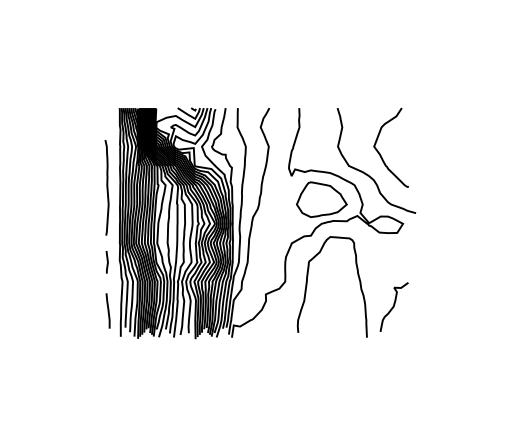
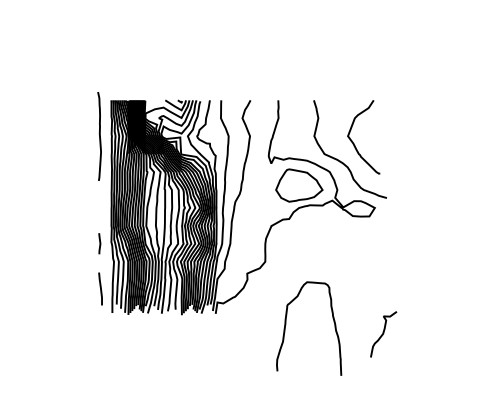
curve: (106, 187) -> (99, 136), moved
curve: (308, 283) -> (286, 325), moved
curve: (394, 307) -> (383, 334), moved

